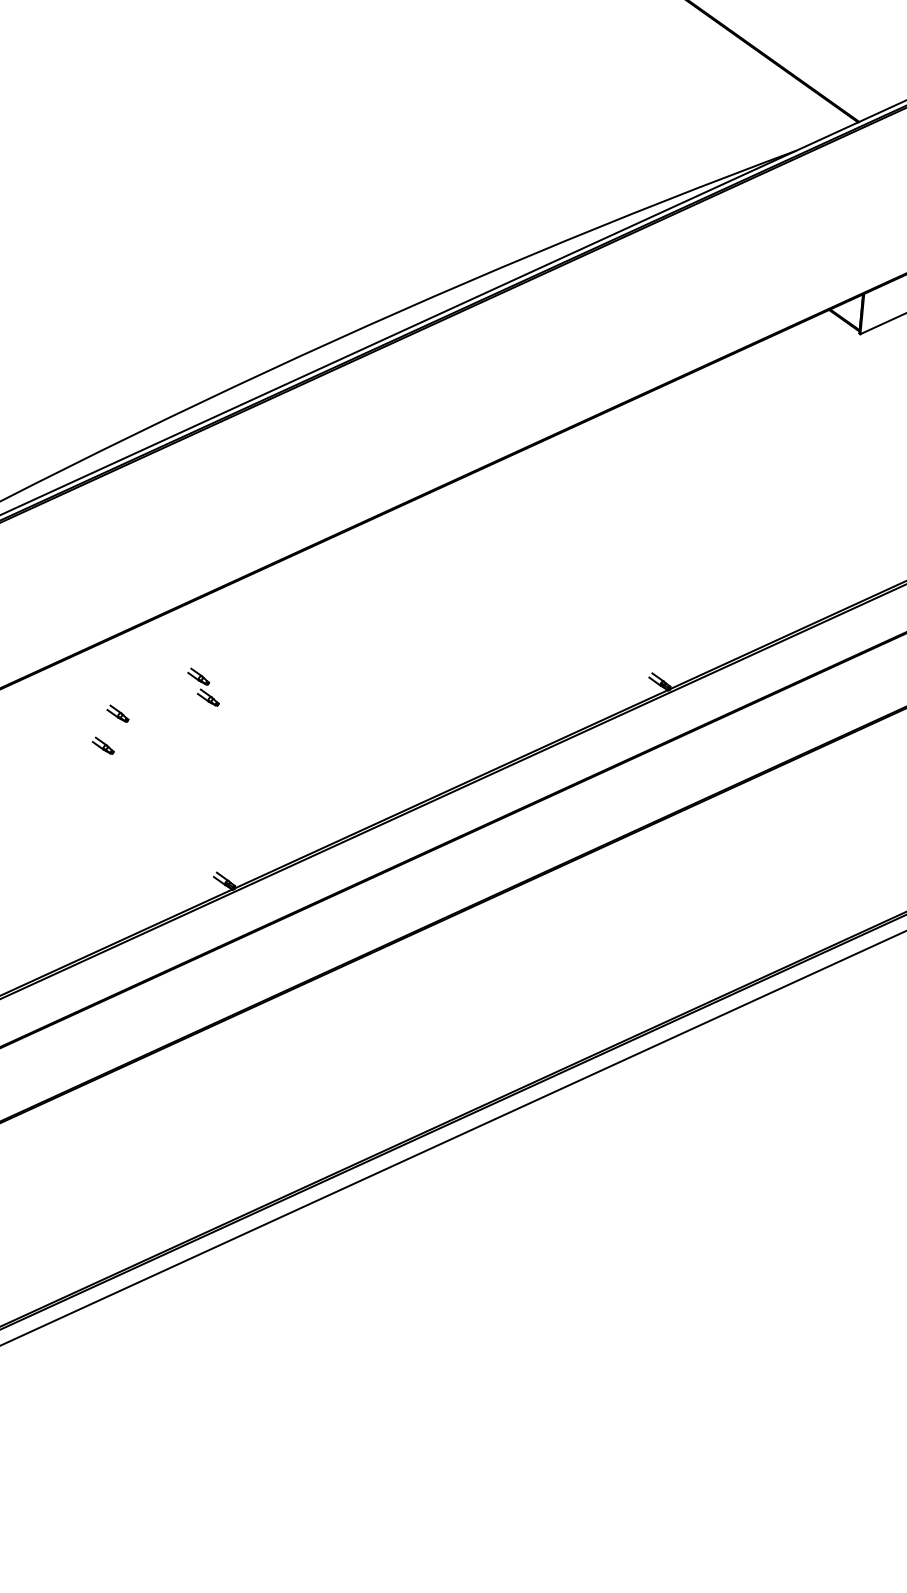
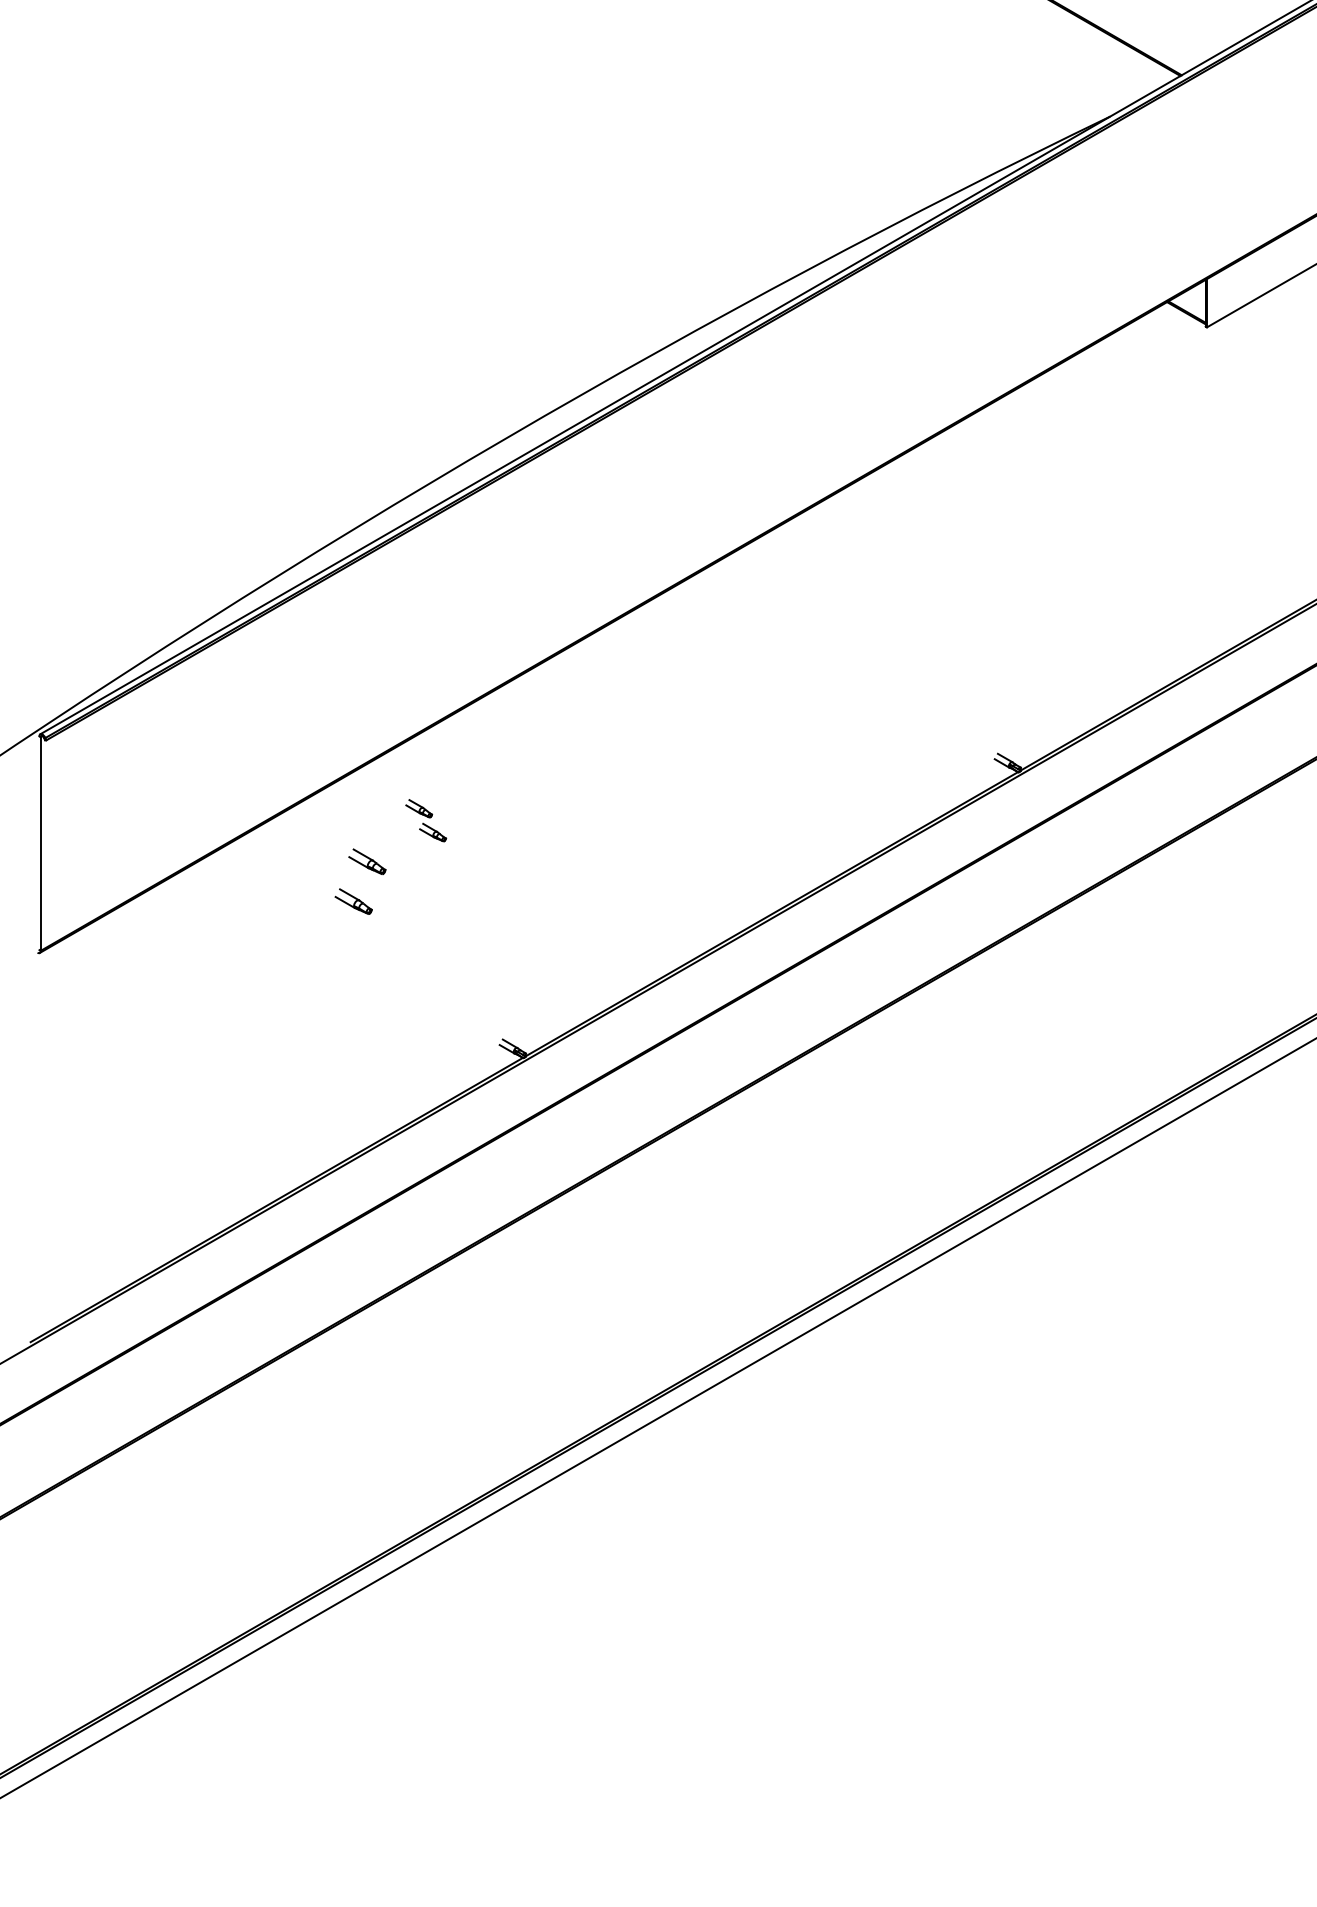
part: (203, 687) -> (426, 820), moved
part: (118, 713) -> (367, 861), size x1.4
part: (103, 745) -> (353, 901), size x1.4

